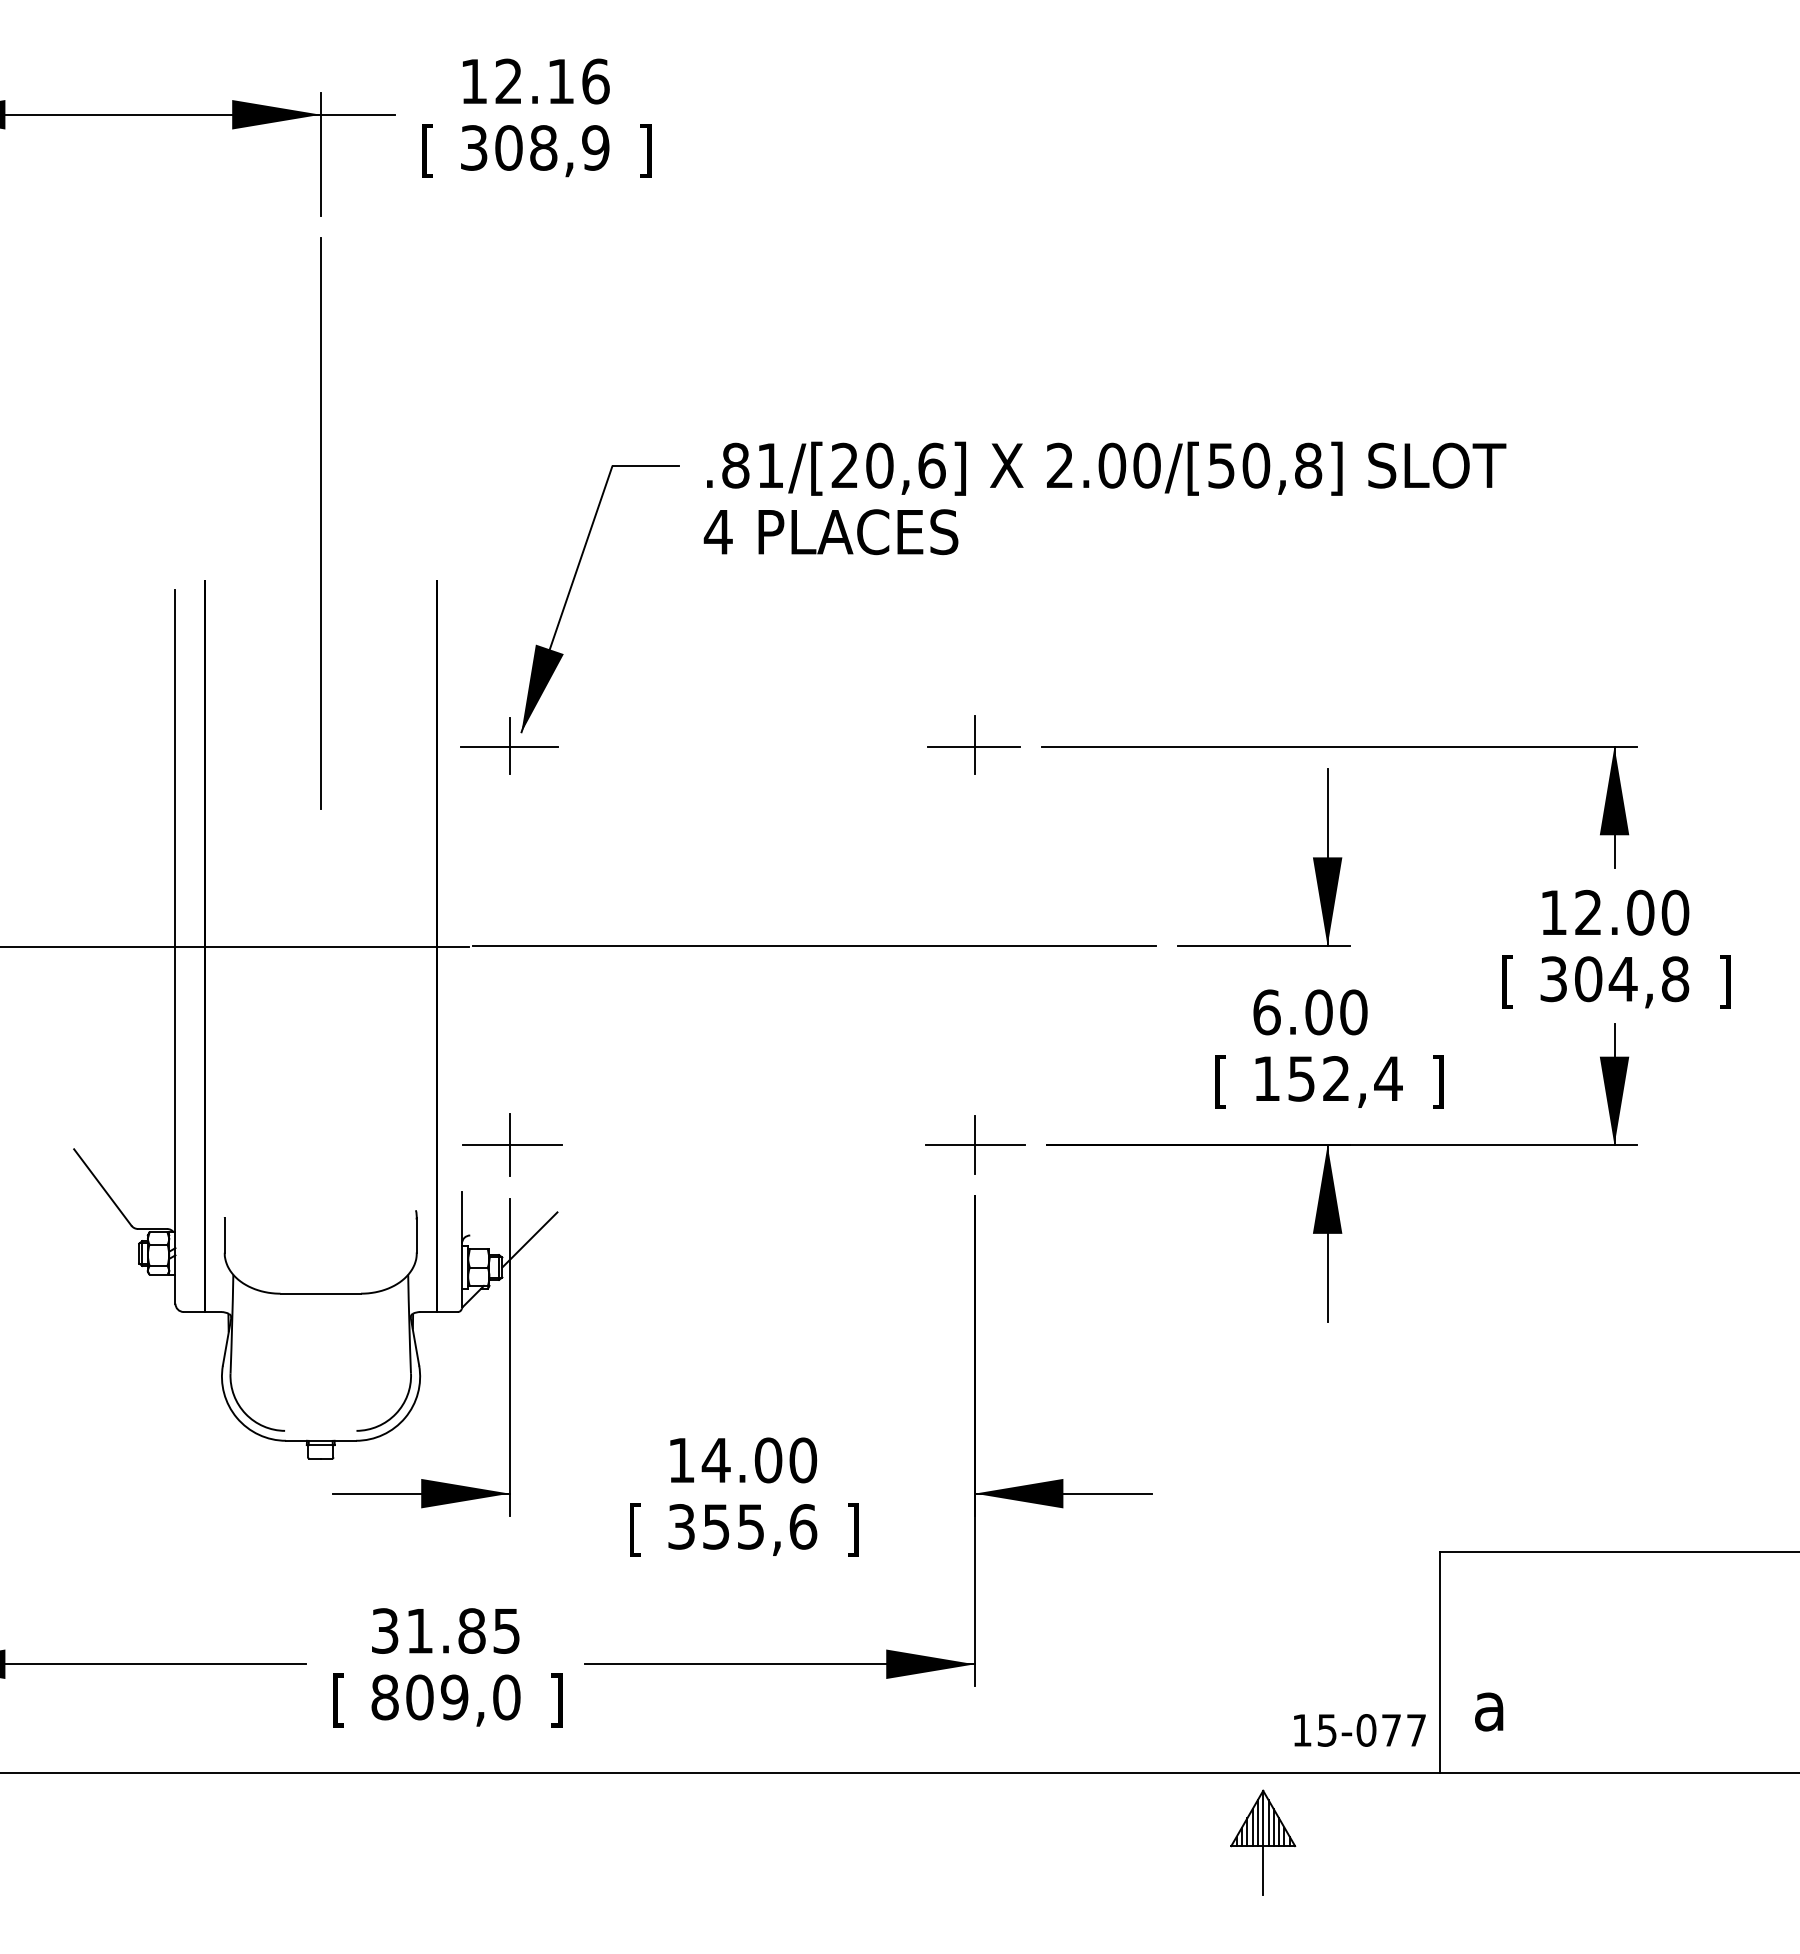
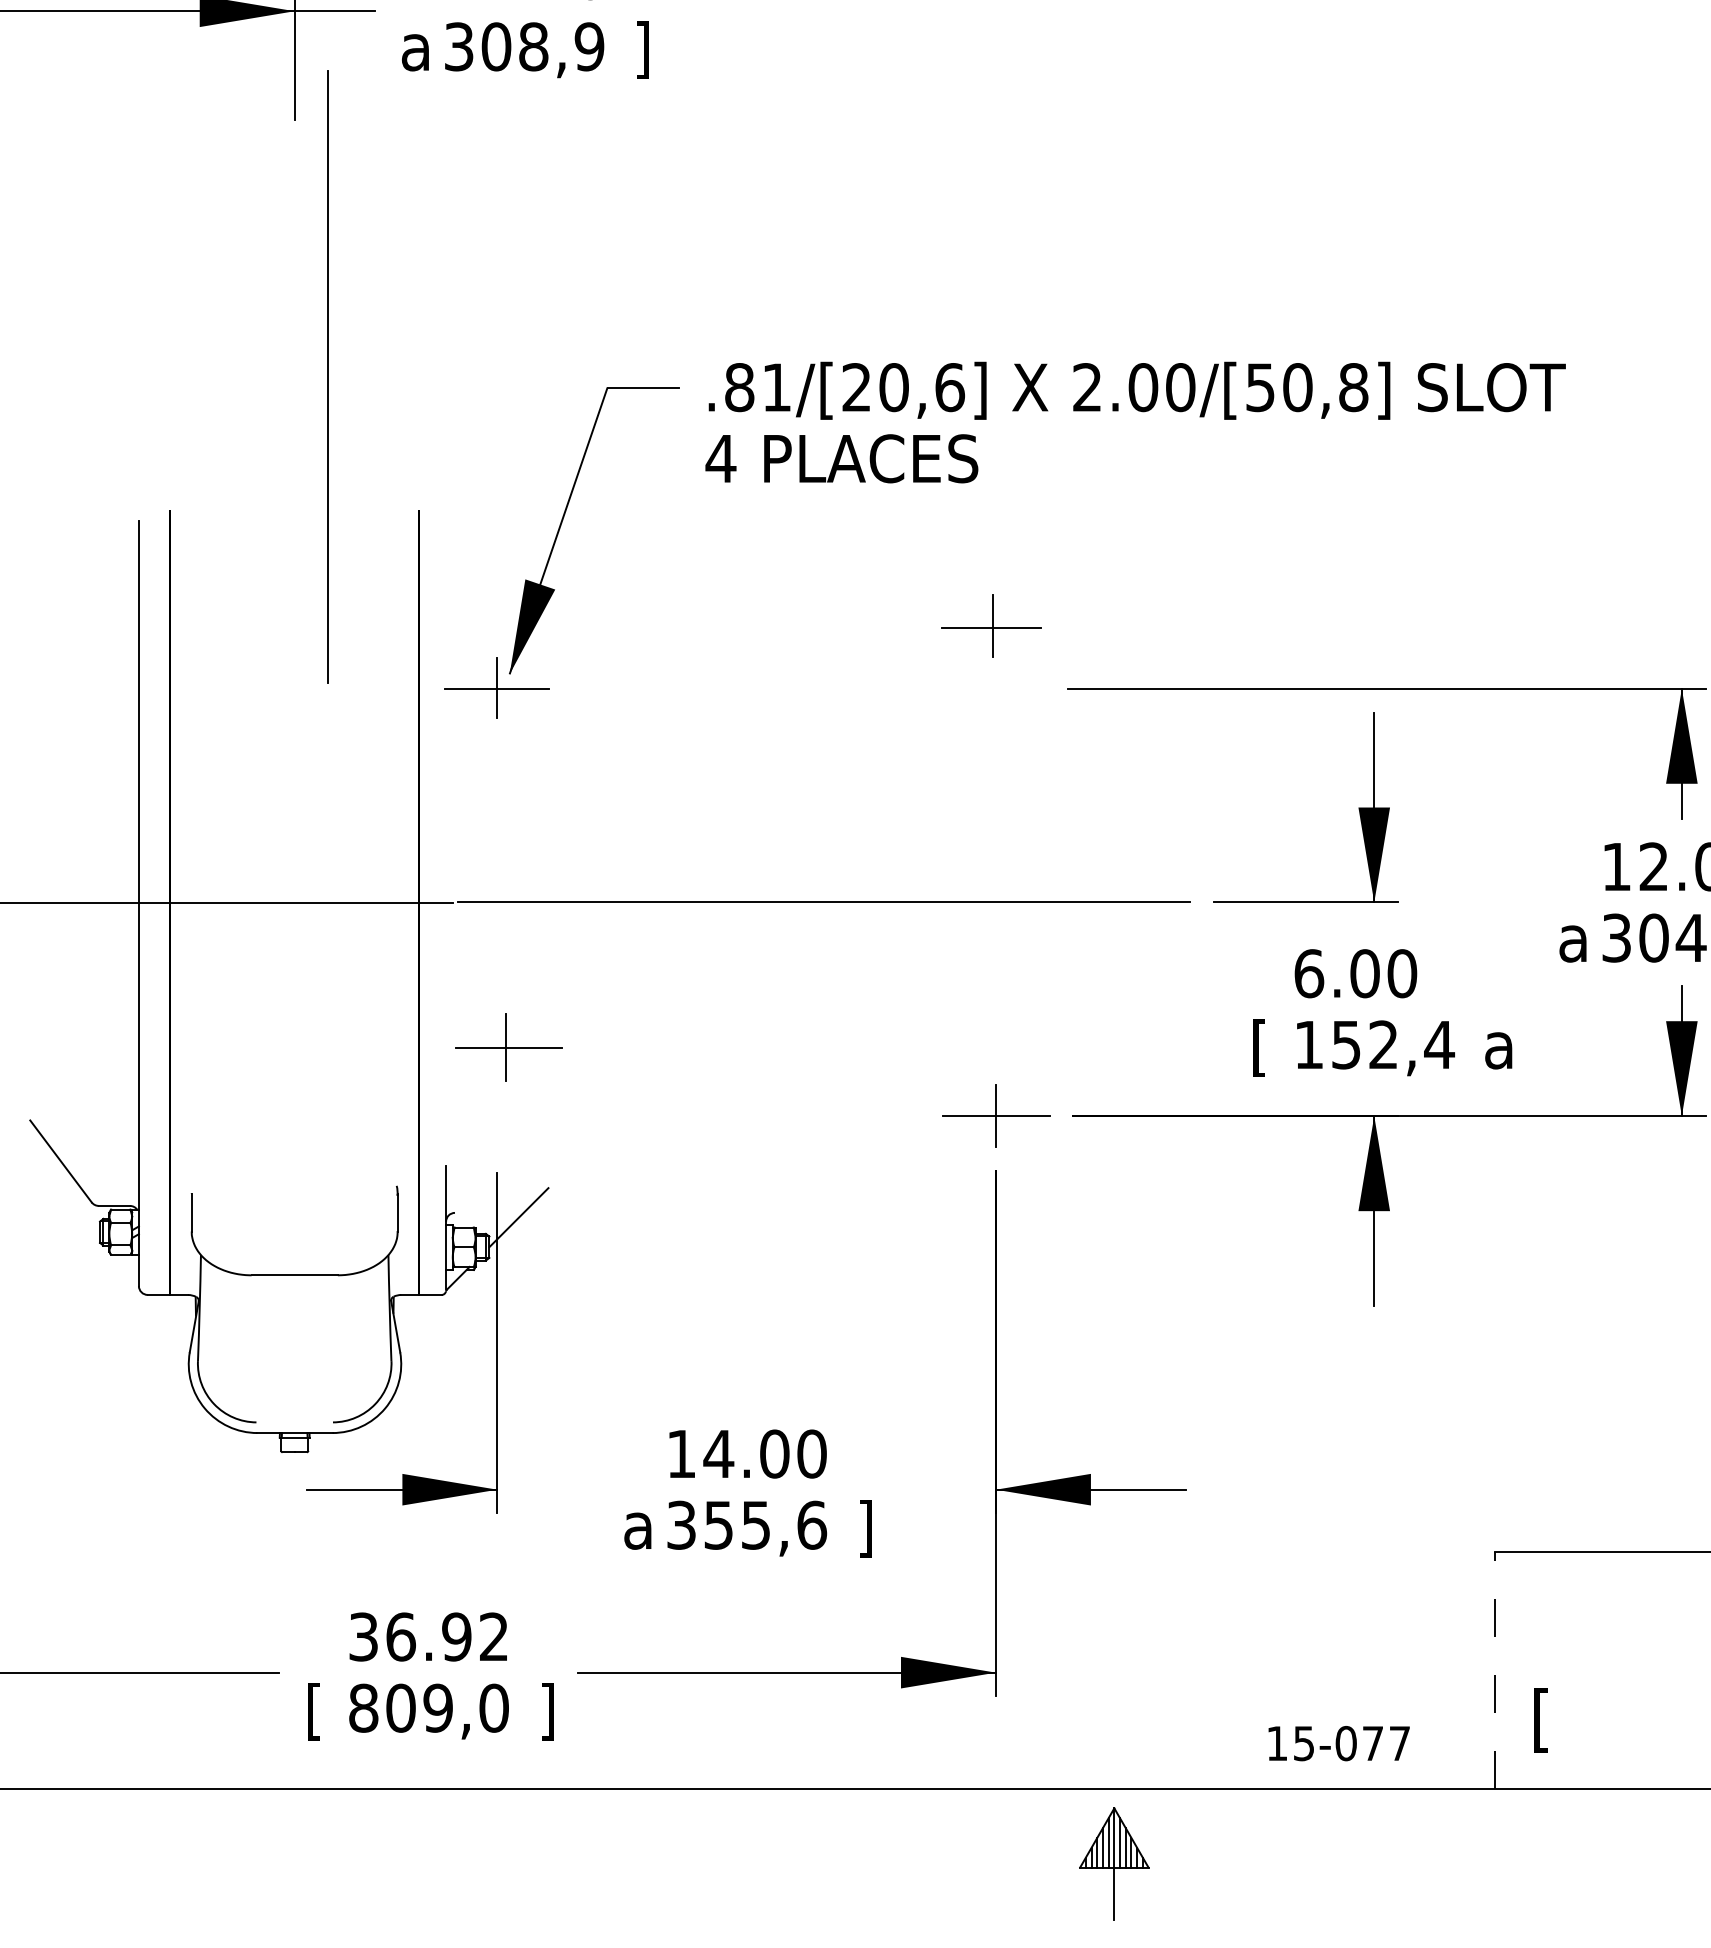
text: (432, 150) -> (414, 49), [ -> a
line: (320, 523) -> (327, 376), moved
part: (973, 744) -> (991, 625), moved
text: (1512, 981) -> (1572, 940), [ -> a
text: (1443, 1081) -> (1498, 1047), ] -> a
part: (512, 1144) -> (508, 1046), moved
text: (640, 1529) -> (637, 1528), [ -> a
text: (462, 1630) -> (446, 1636), 31.85 -> 36.92
line: (1440, 1662) -> (1495, 1670), solid -> dashed
text: (1489, 1709) -> (1547, 1721), a -> [
text: (1359, 1730) -> (1338, 1743), moved
part: (1263, 1842) -> (1114, 1863), moved

